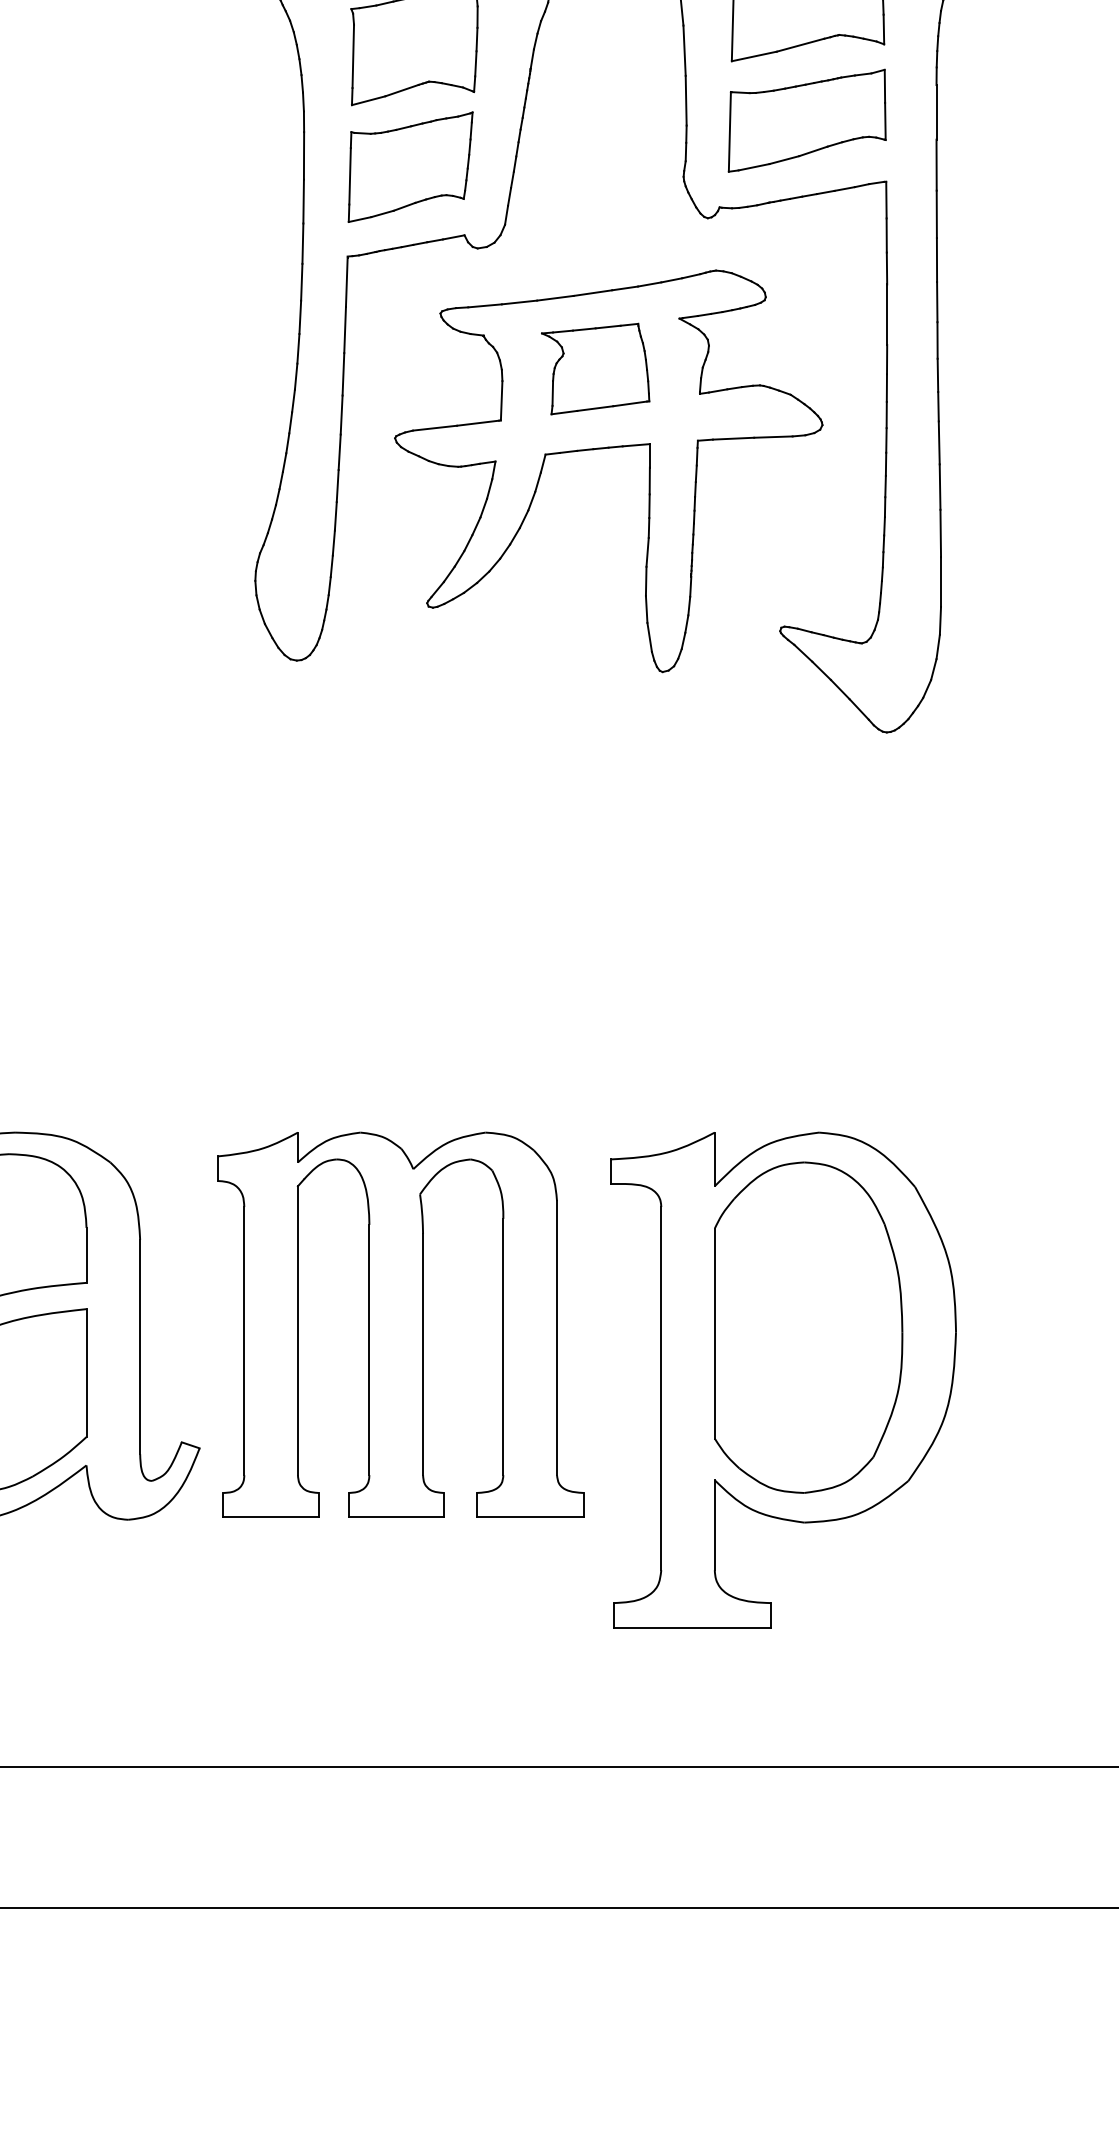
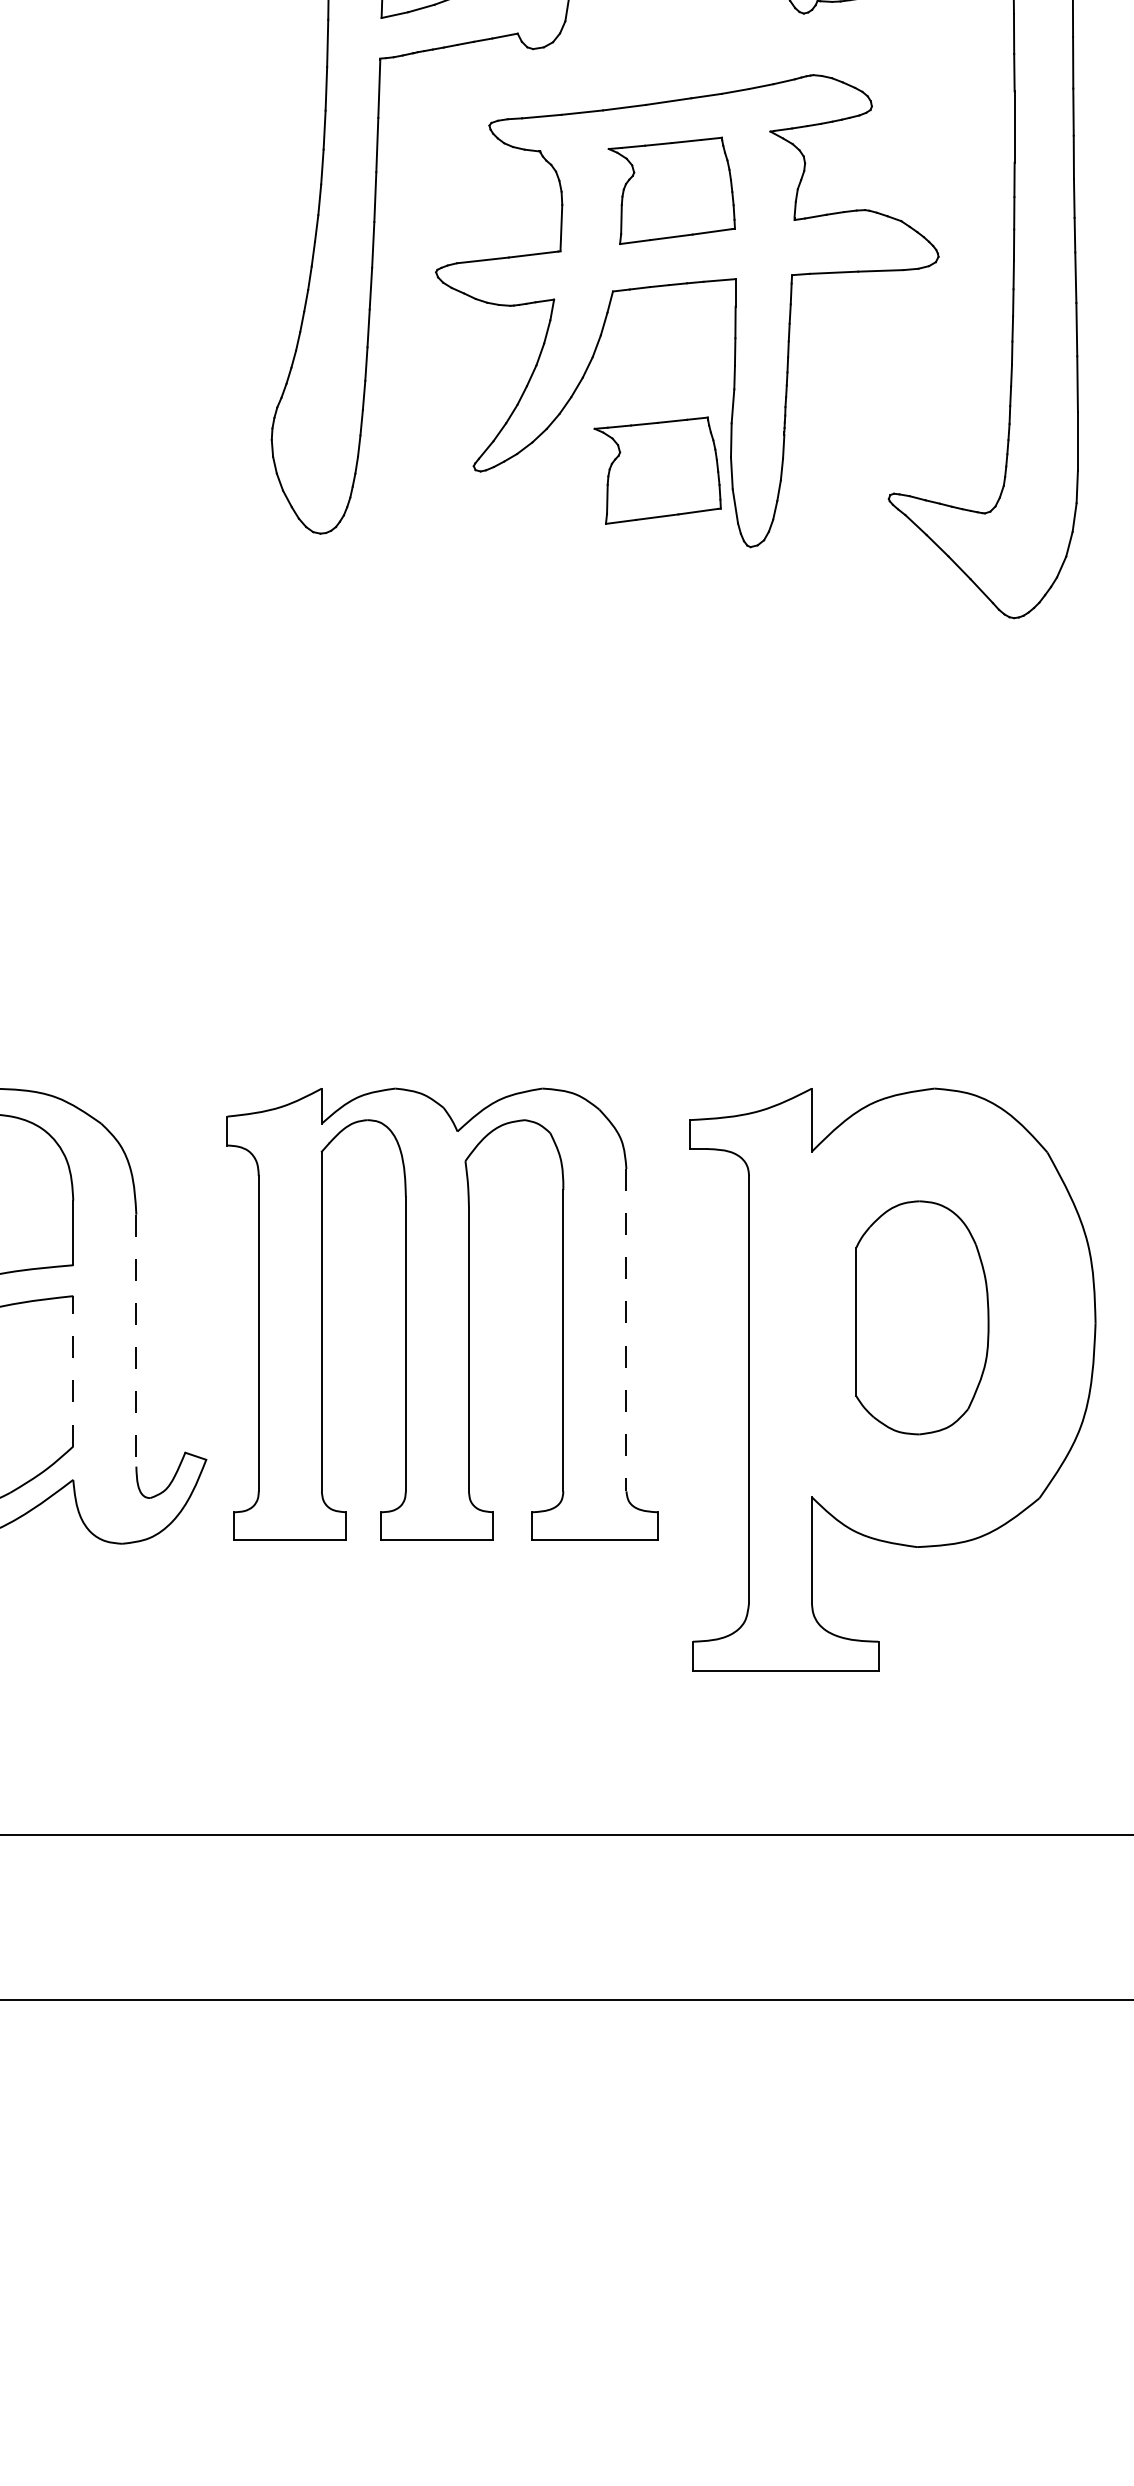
part: (583, 606) -> (657, 470), added
part: (808, 1327) -> (922, 1317), size x0.6
line: (557, 1338) -> (627, 1330), solid -> dashed
line: (140, 1347) -> (136, 1341), solid -> dashed
line: (86, 1373) -> (73, 1371), solid -> dashed

